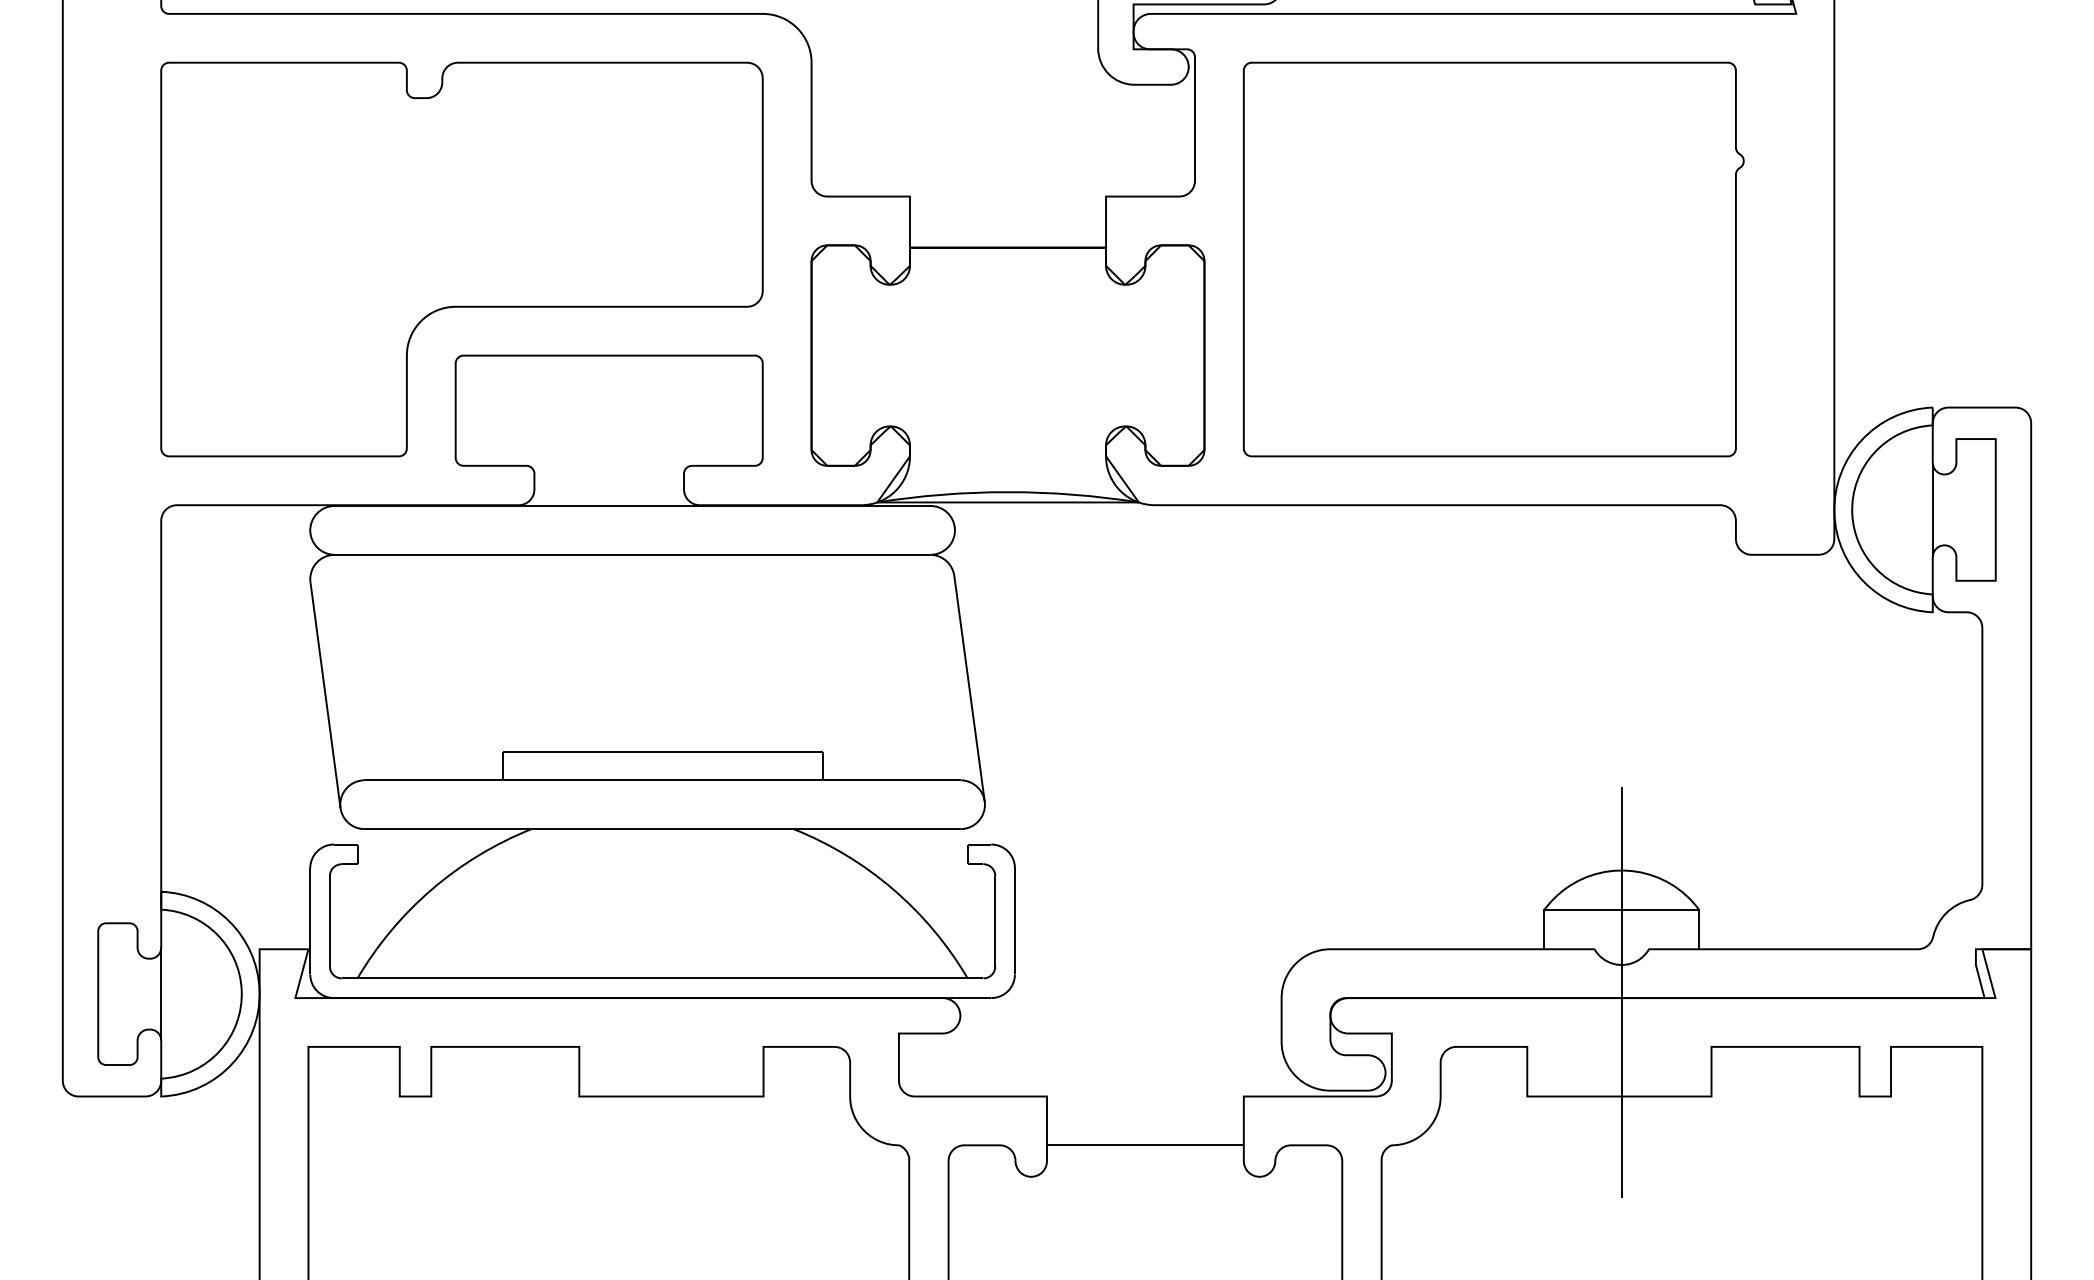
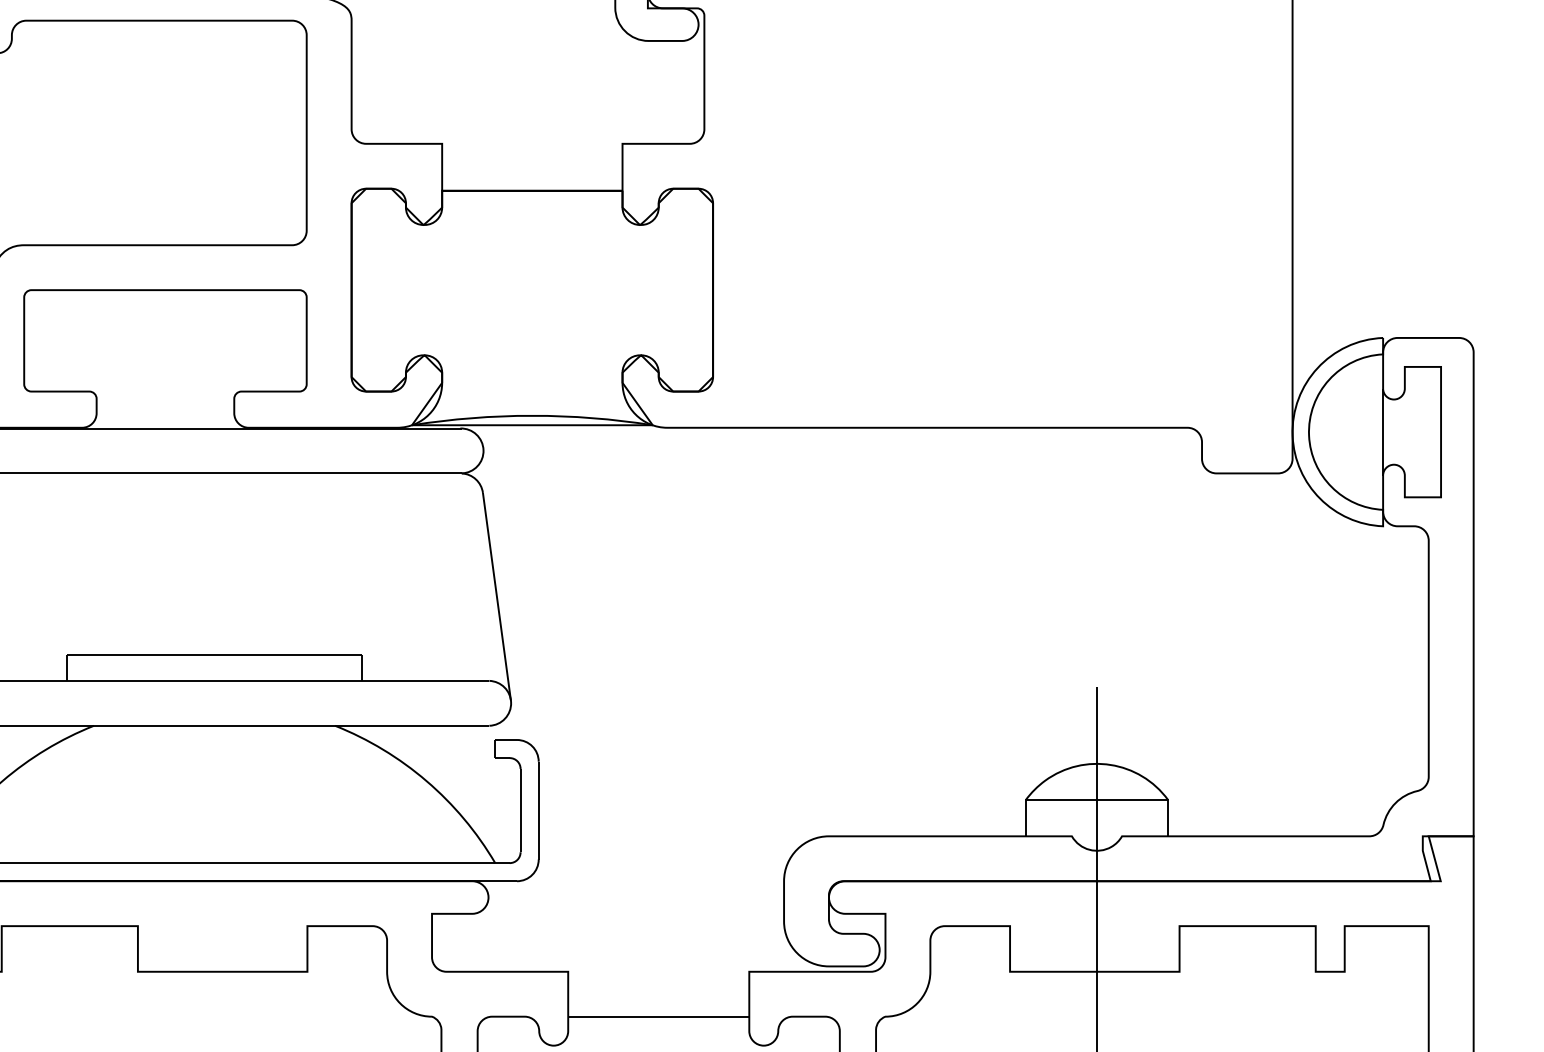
part: (1493, 259) -> (978, 201), removed

